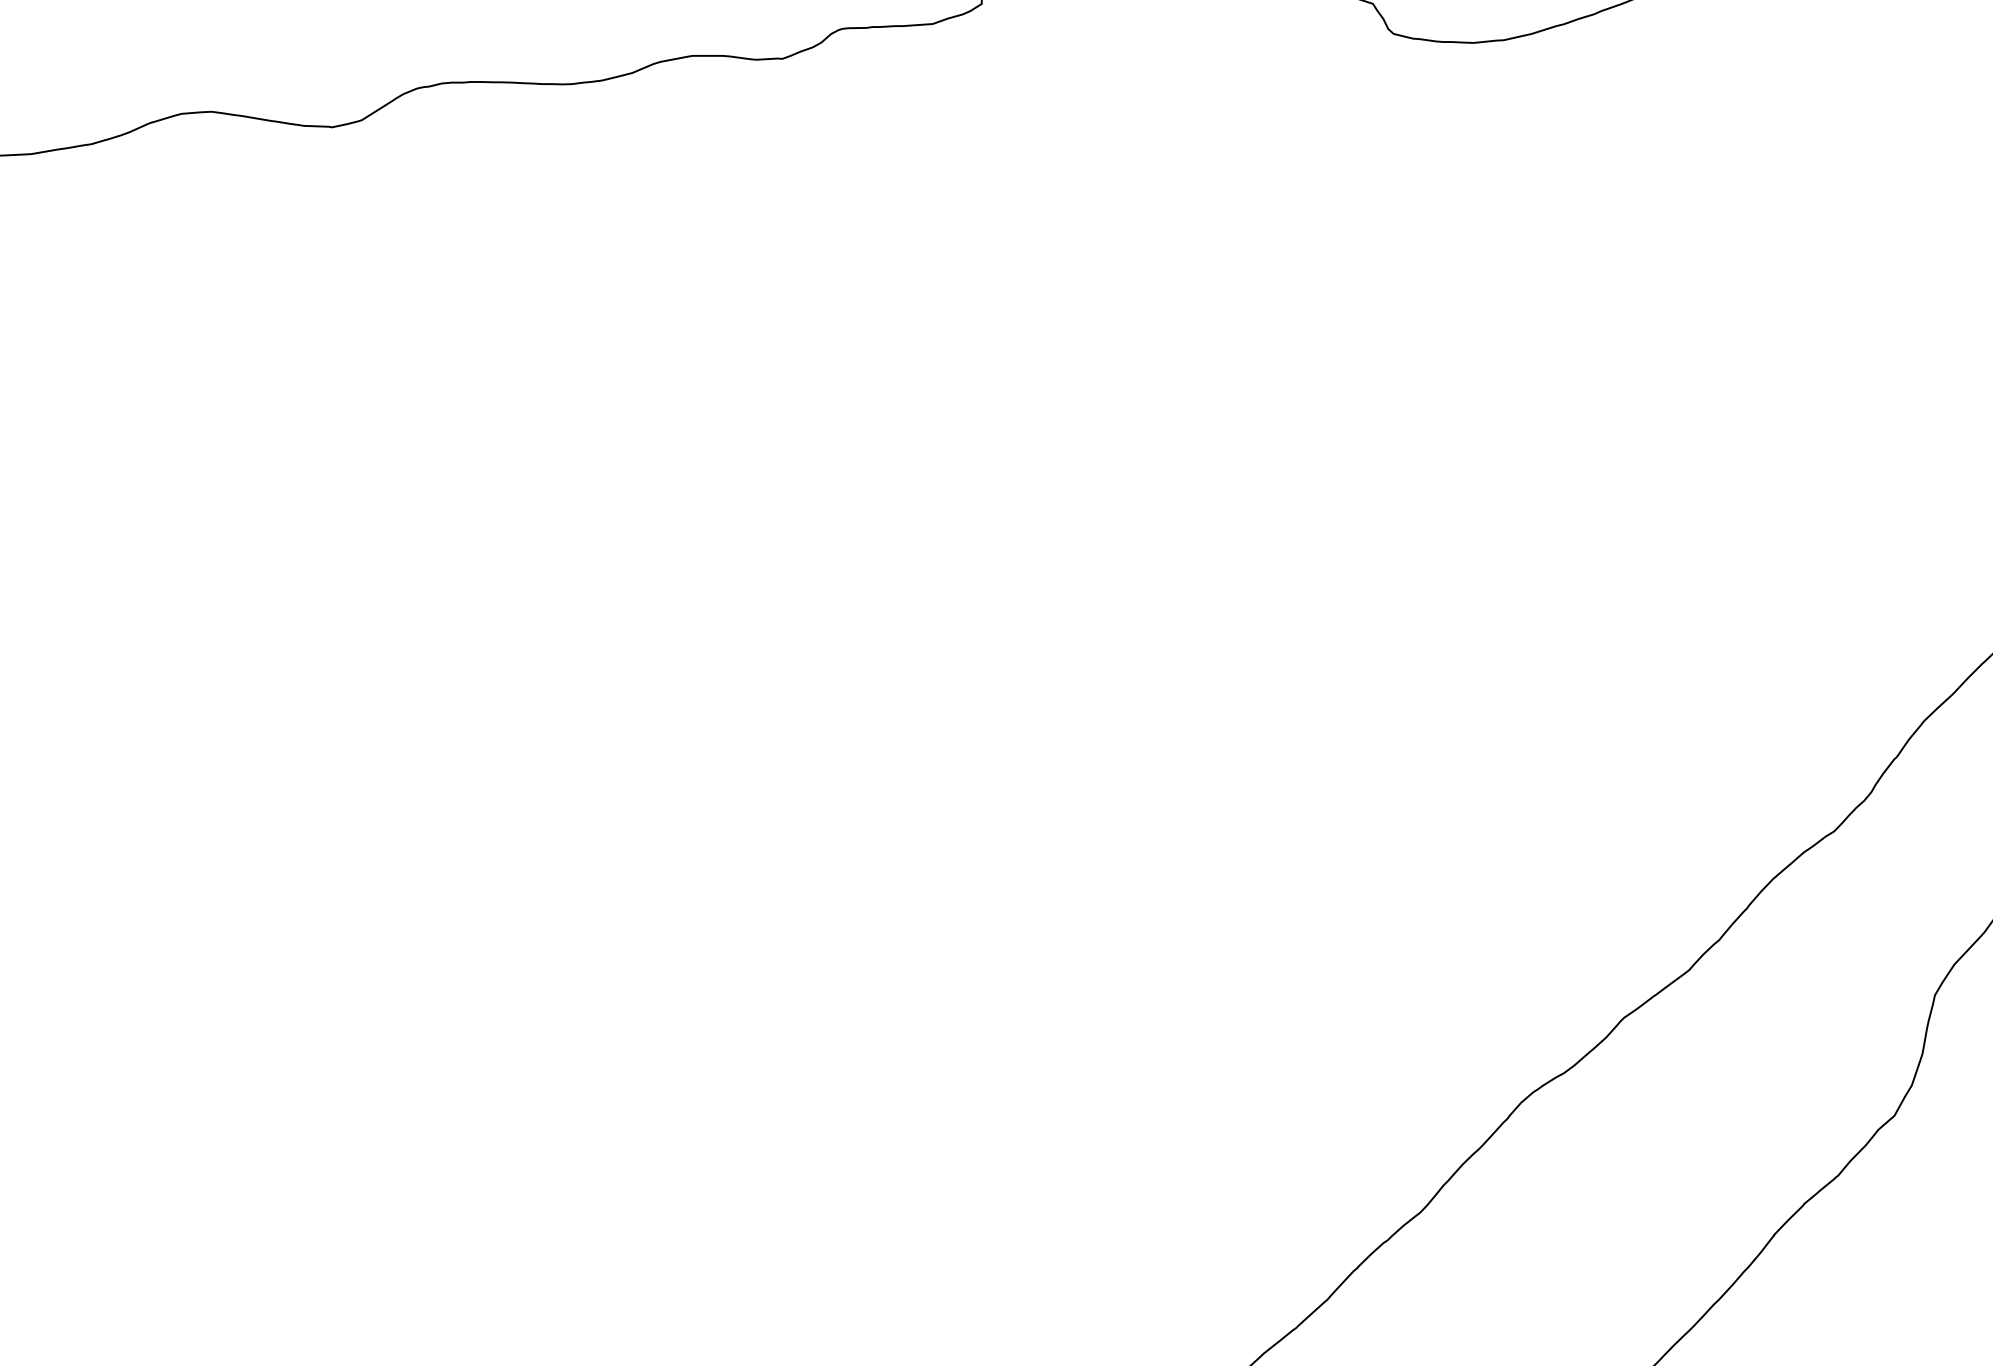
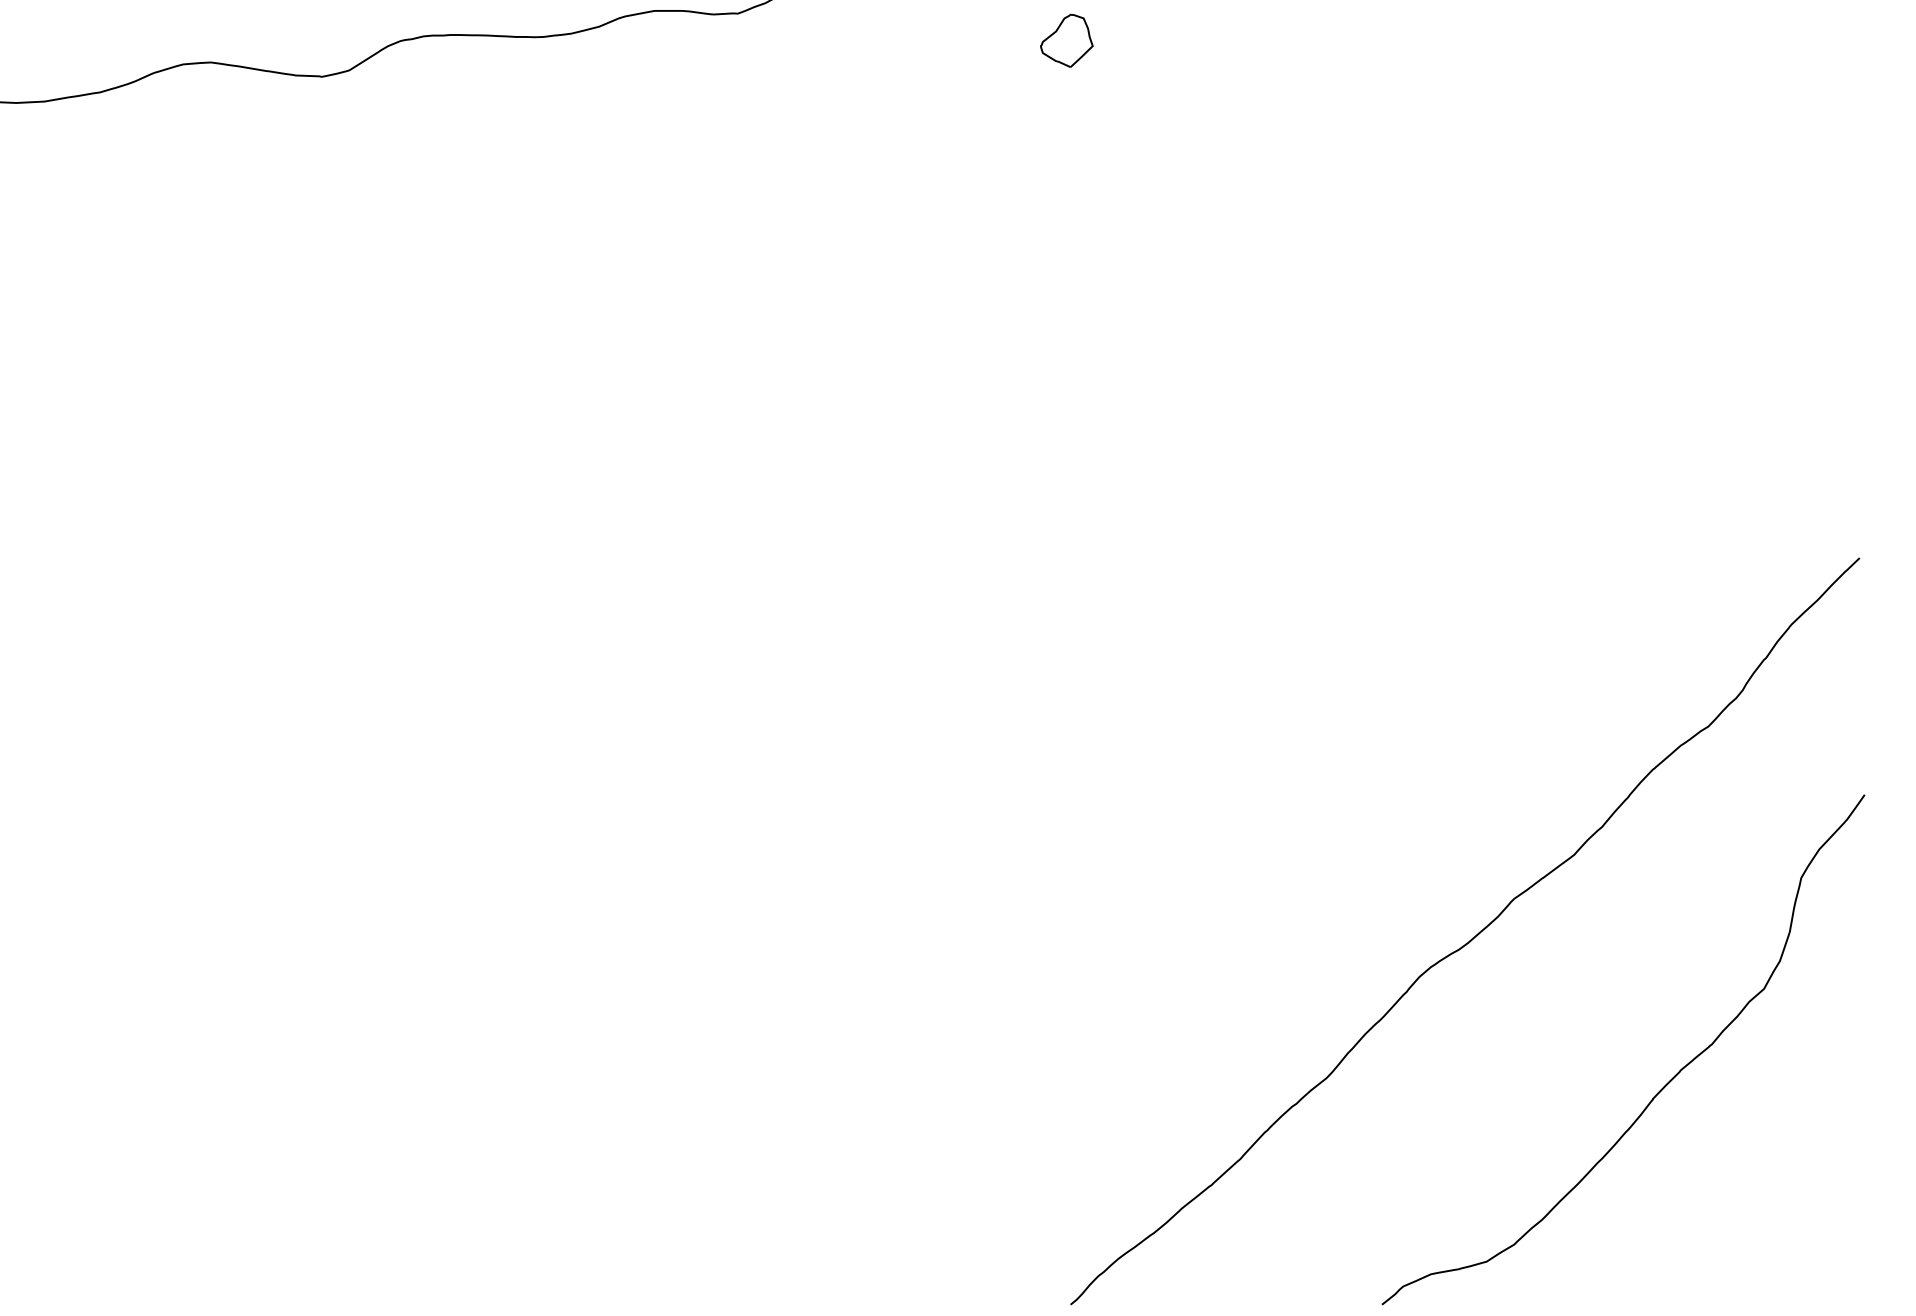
part: (1138, 87) -> (1066, 40), added

